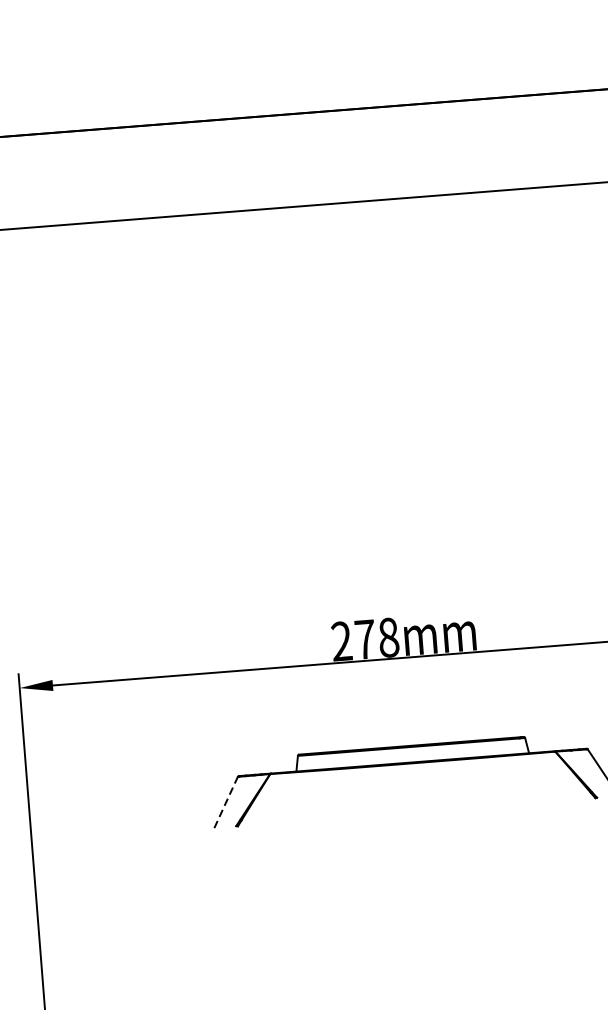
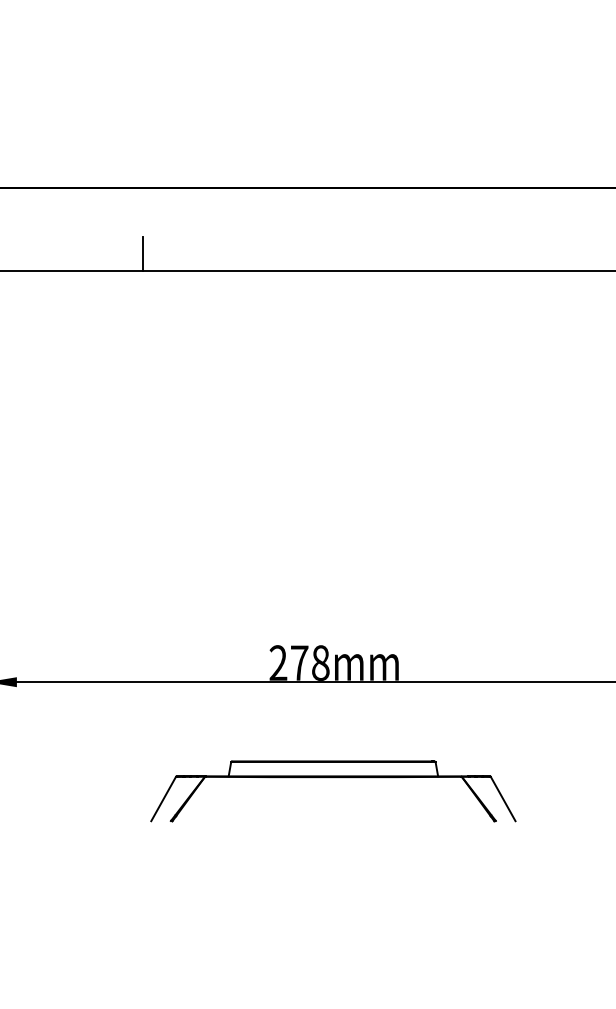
line: (155, 199) -> (142, 254), added
line: (225, 801) -> (163, 798), dashed -> solid

